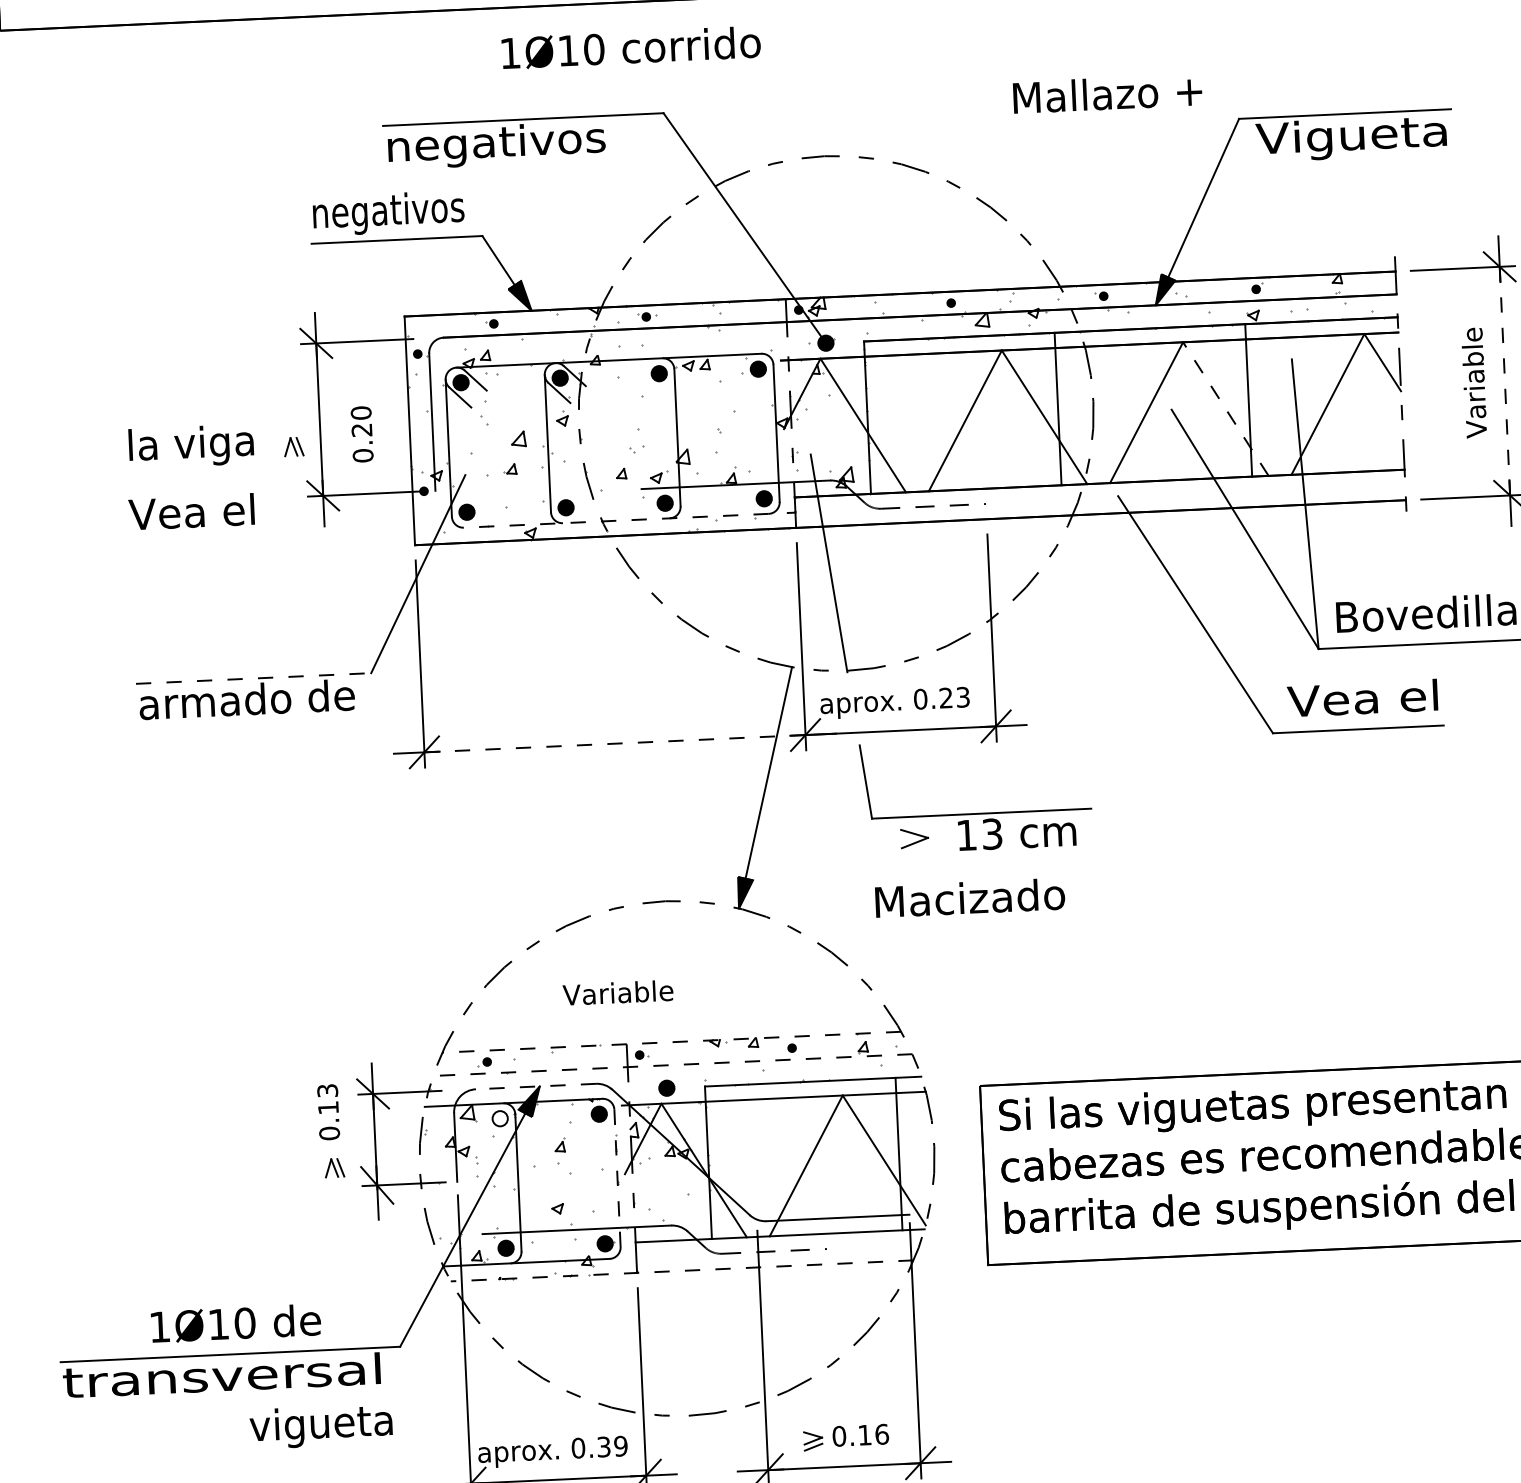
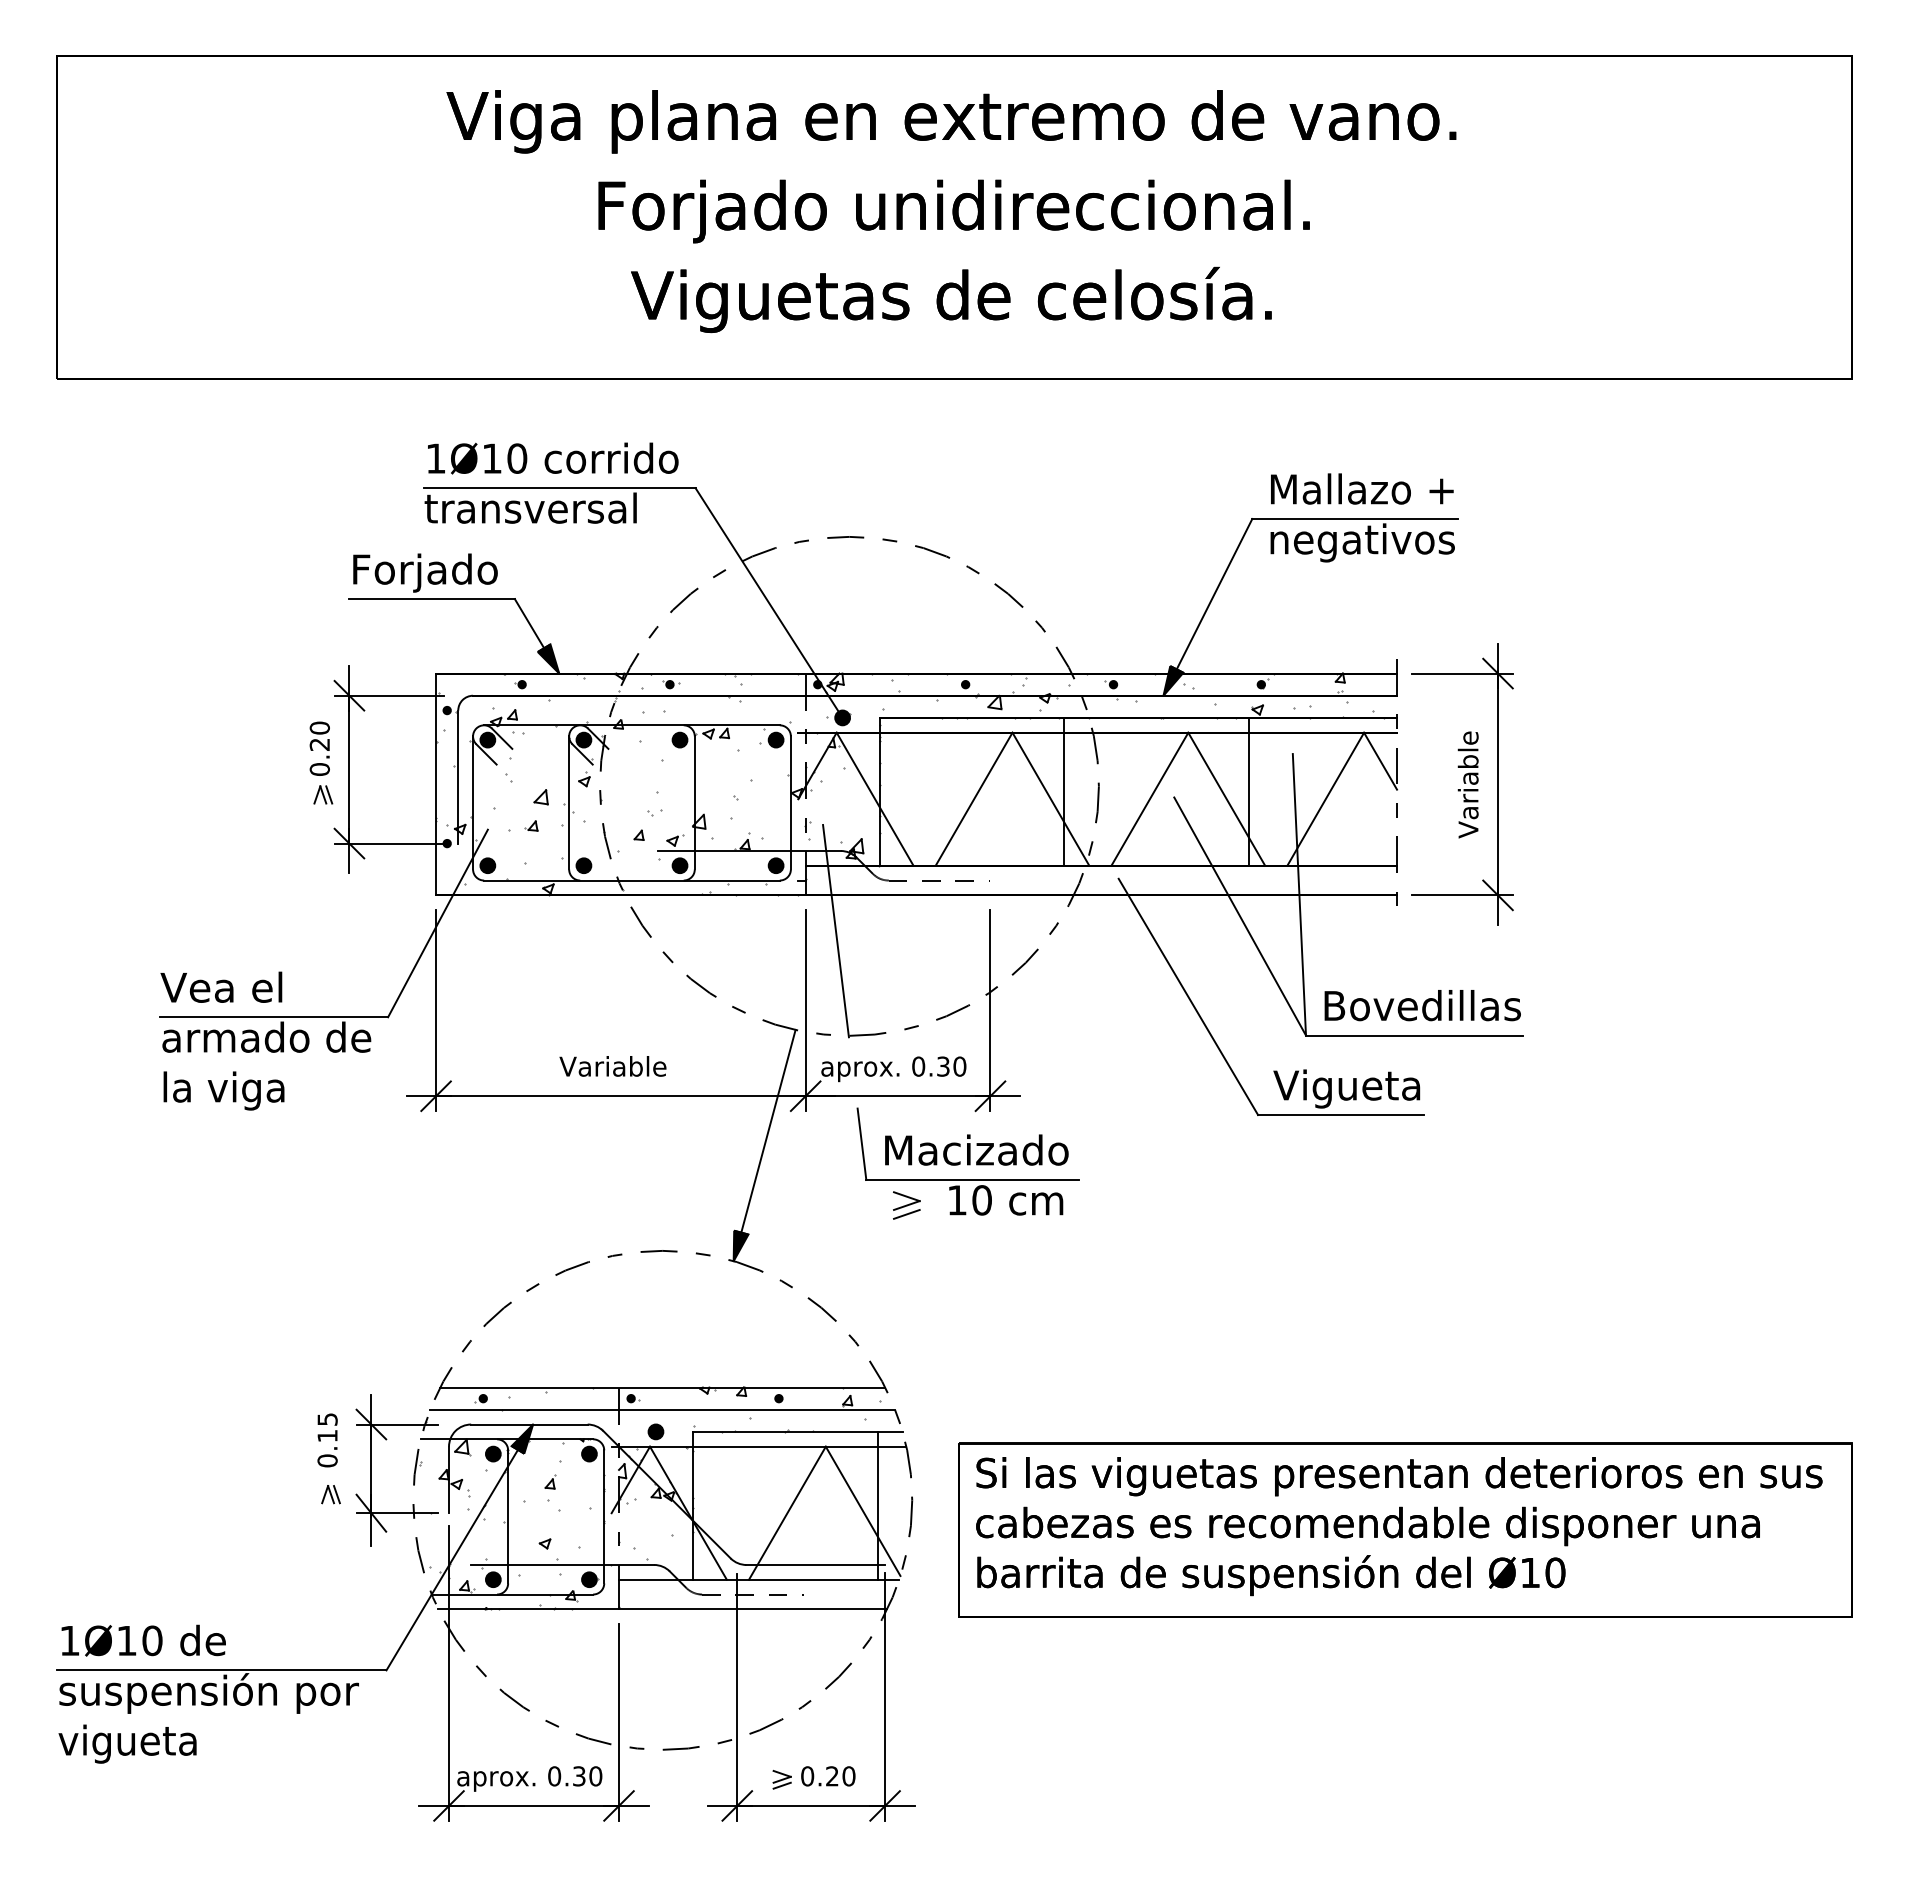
text: (631, 47) -> (553, 458), moved
text: (1107, 93) -> (1362, 488), moved
text: (1351, 138) -> (1360, 542), Vigueta -> negativos
text: (495, 144) -> (531, 511), negativos -> transversal
text: (388, 212) -> (425, 572), negativos -> Forjado
line: (1505, 381) -> (1498, 784), dashed -> solid
line: (1225, 409) -> (1226, 799), dashed -> solid
text: (361, 434) -> (319, 748), moved
text: (190, 446) -> (223, 1090), moved
text: (191, 511) -> (221, 986), moved
line: (615, 520) -> (631, 880), dashed -> solid
line: (254, 678) -> (274, 1017), dashed -> solid
text: (954, 697) -> (951, 1066), 0.23 -> 0.30
text: (1362, 701) -> (1346, 1088), Vea el -> Vigueta
line: (614, 744) -> (620, 1096), dashed -> solid
text: (991, 834) -> (981, 1200), 13 -> 10
line: (915, 851) -> (906, 1213), added
text: (969, 897) -> (976, 1149), moved
text: (617, 992) -> (612, 1066), moved
line: (671, 1042) -> (662, 1387), dashed -> solid
line: (672, 1064) -> (662, 1409), dashed -> solid
line: (535, 1086) -> (528, 1424), dashed -> solid
text: (326, 1090) -> (326, 1419), 0.13 -> 0.15
fill: (499, 1118) -> (492, 1453), added
line: (617, 1177) -> (604, 1516), dashed -> solid
line: (681, 1271) -> (662, 1609), dashed -> solid
text: (235, 1323) -> (143, 1640), moved
text: (221, 1378) -> (212, 1693), transversal -> suspensión por
text: (321, 1425) -> (127, 1743), moved
text: (873, 1434) -> (840, 1776), 0.16 -> 0.20
text: (620, 1446) -> (595, 1776), 0.39 -> 0.30

